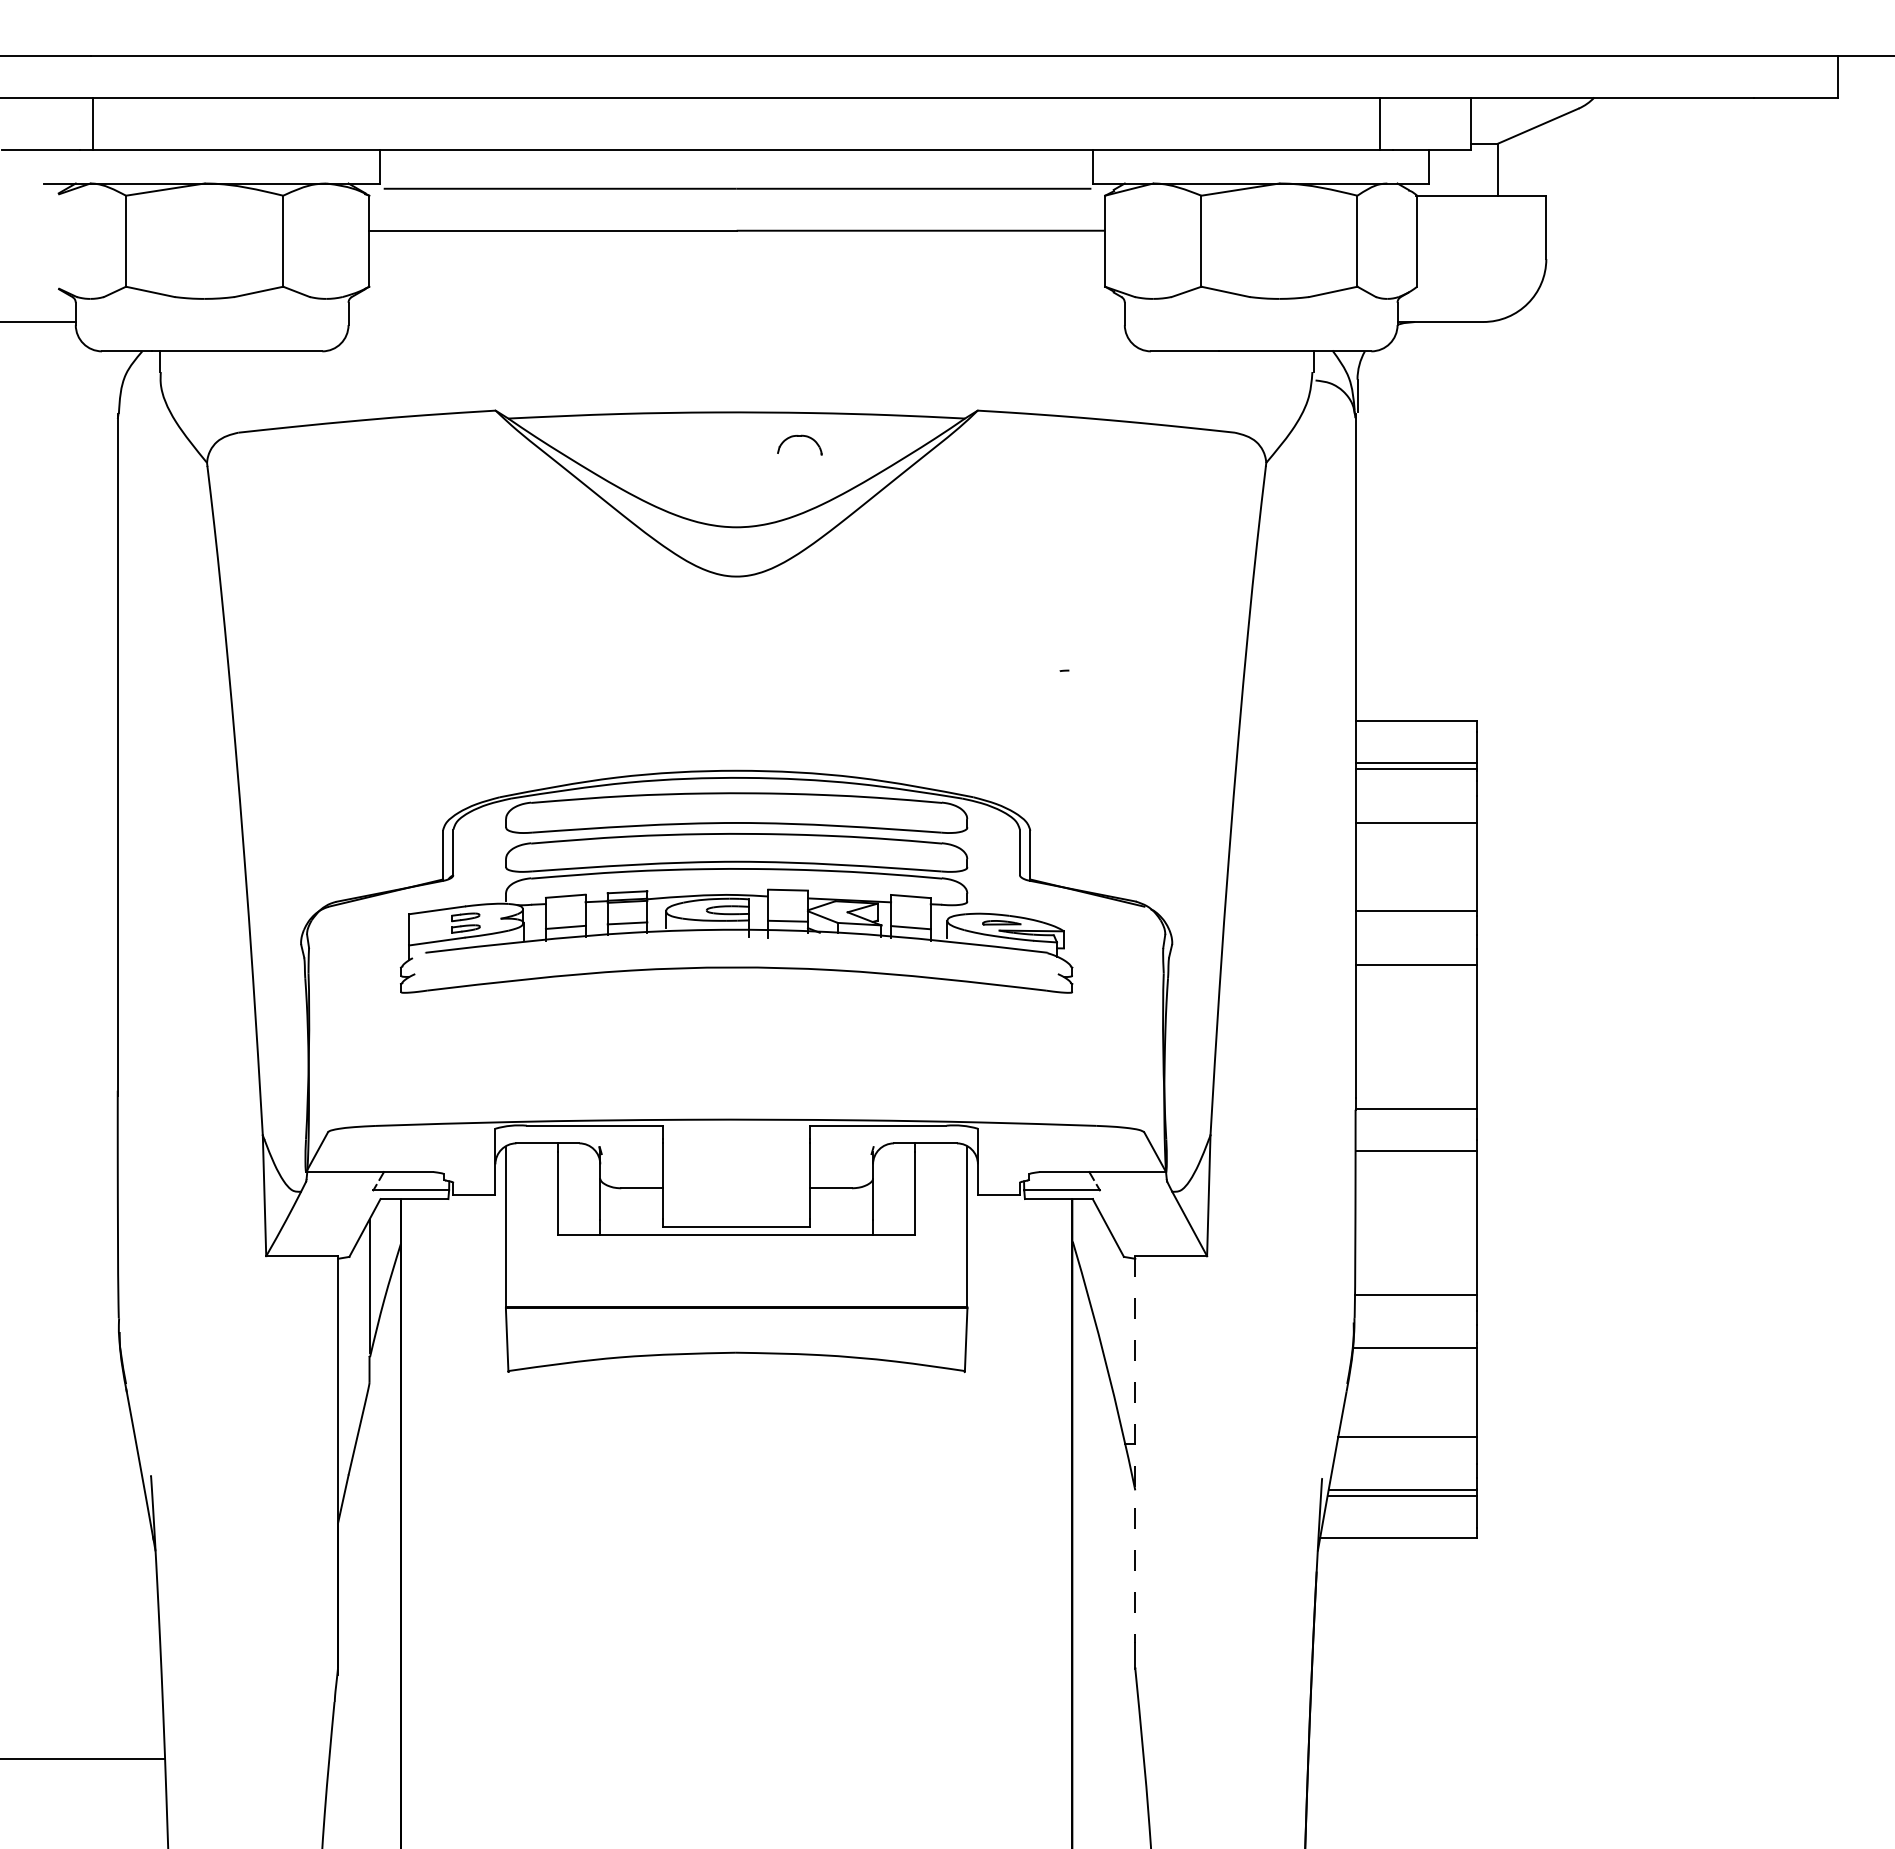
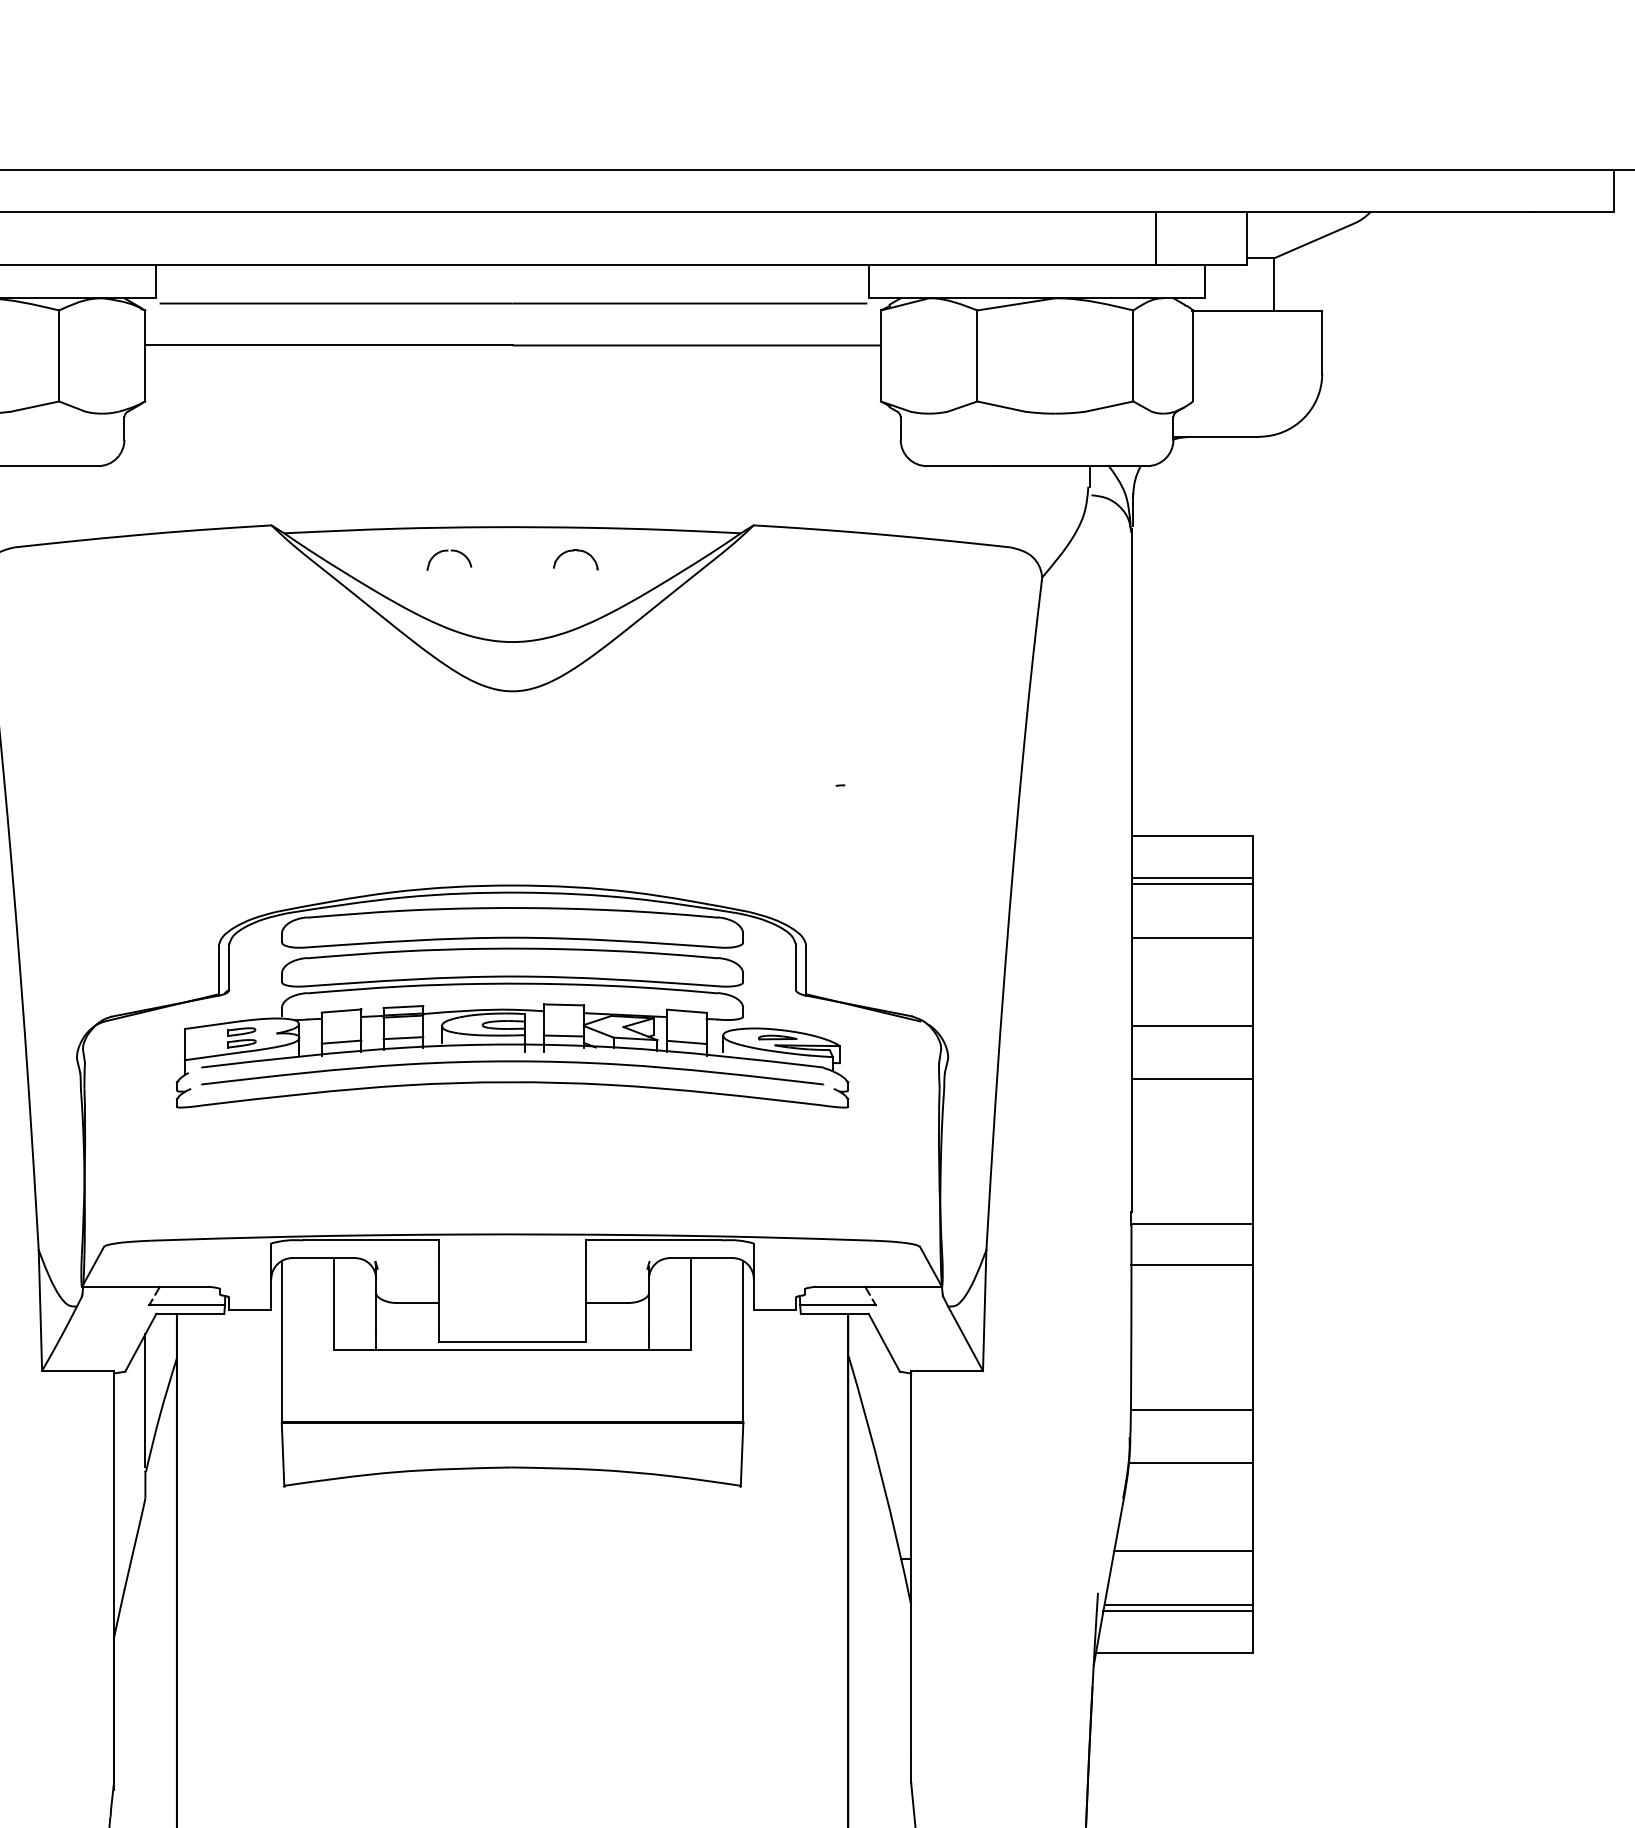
part: (672, 436) -> (448, 551), added
part: (736, 947) -> (512, 1062), added
line: (1135, 1449) -> (911, 1564), dashed -> solid

